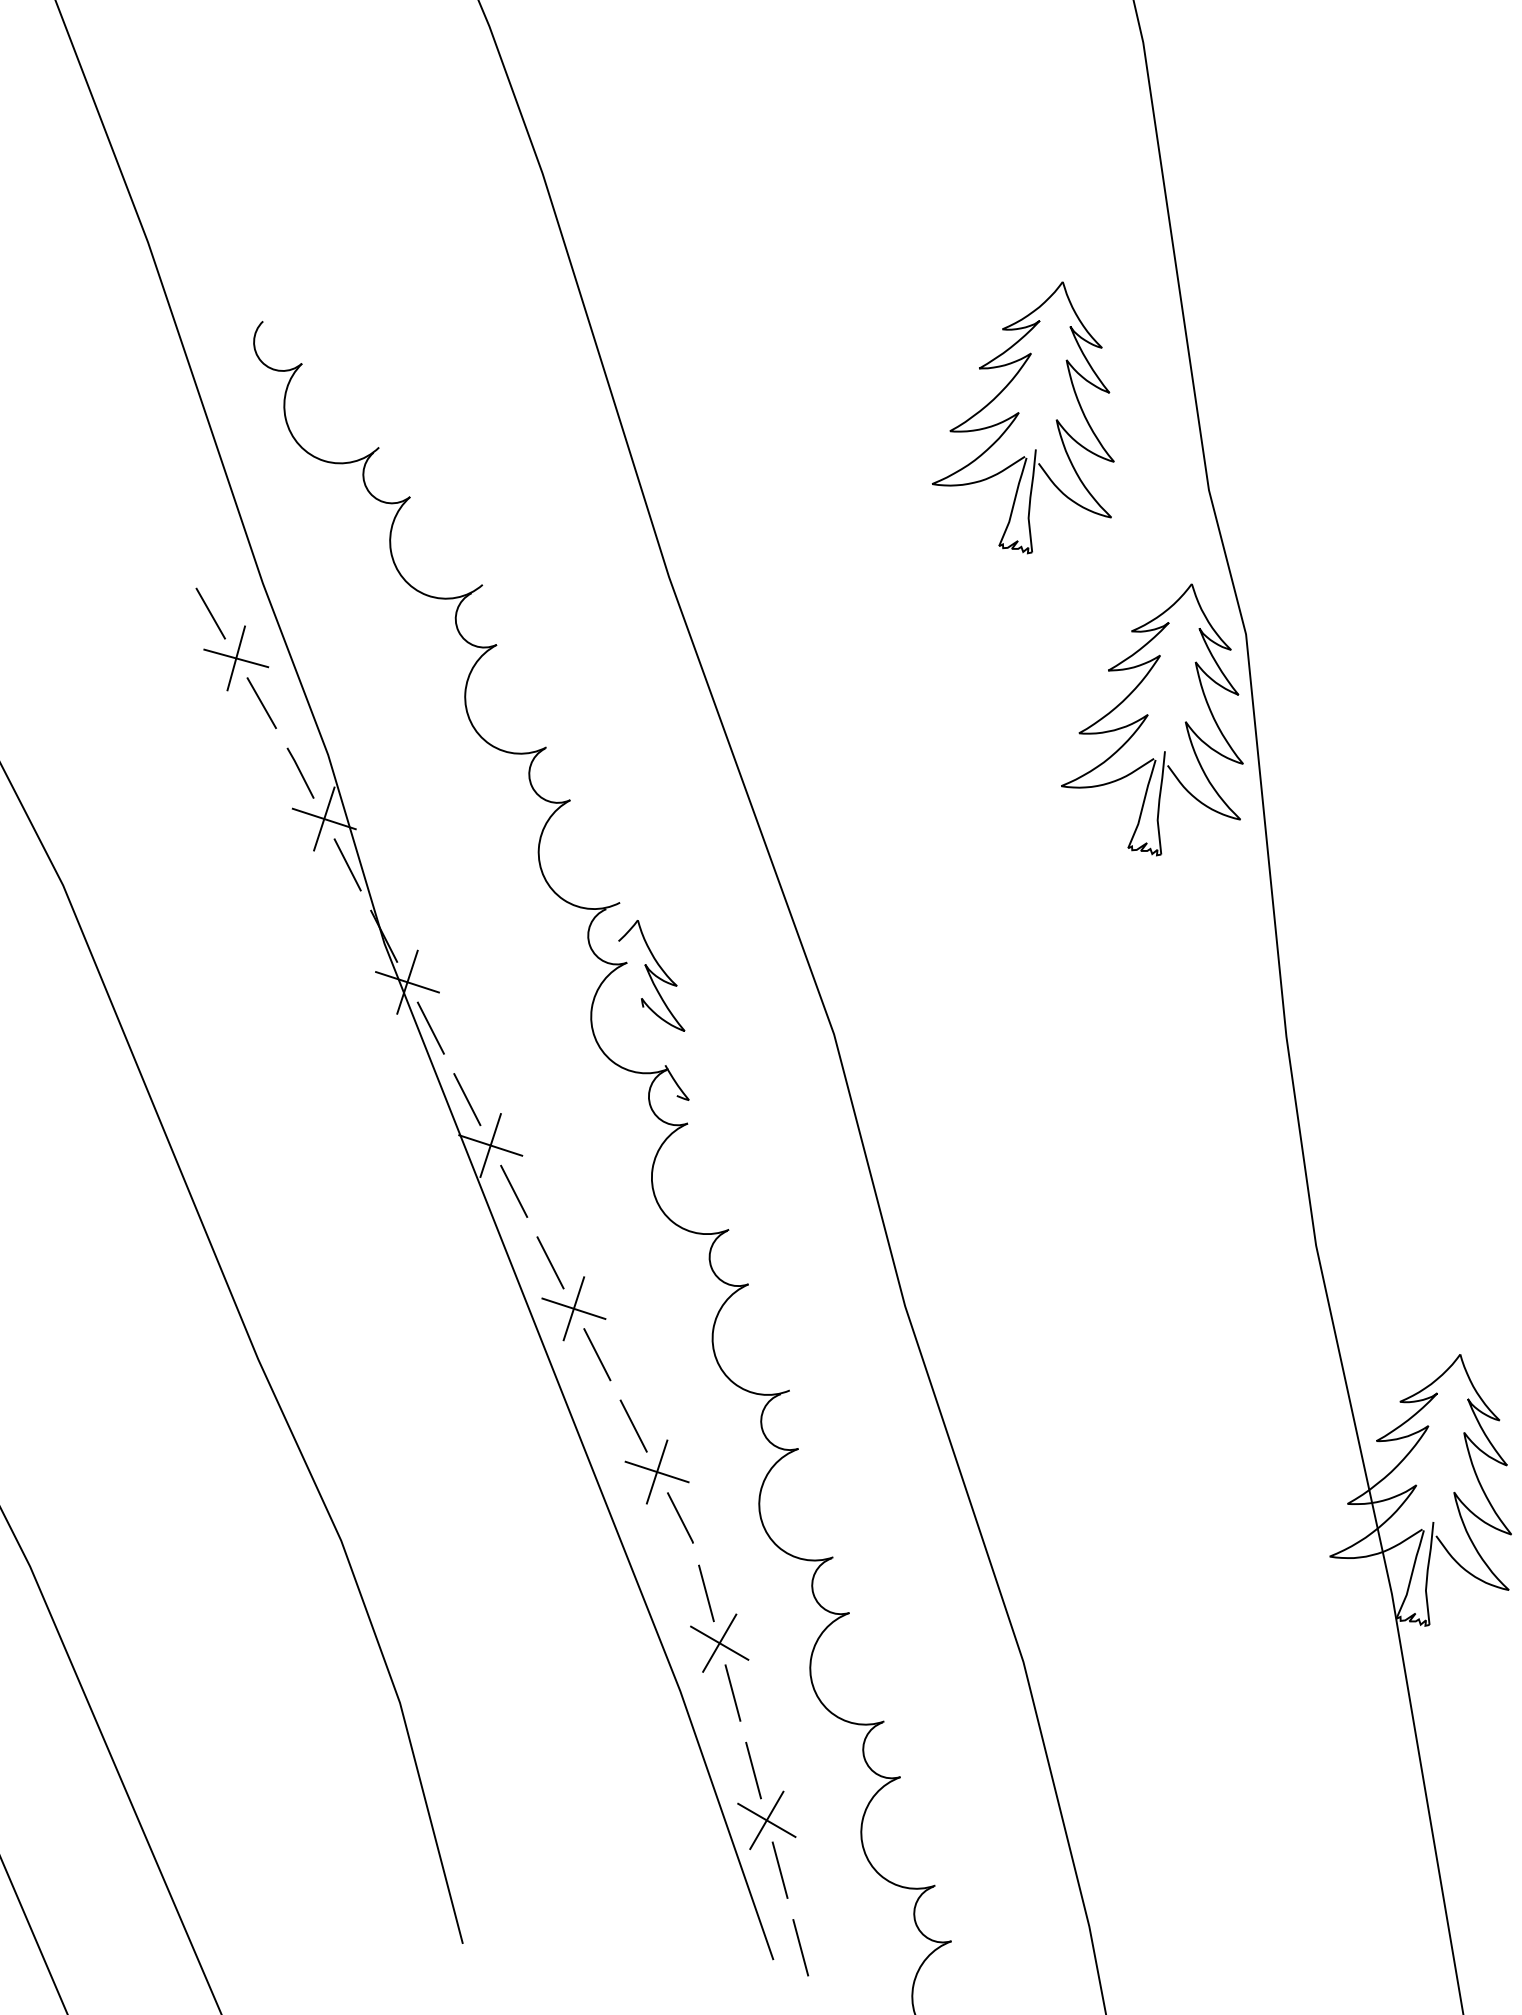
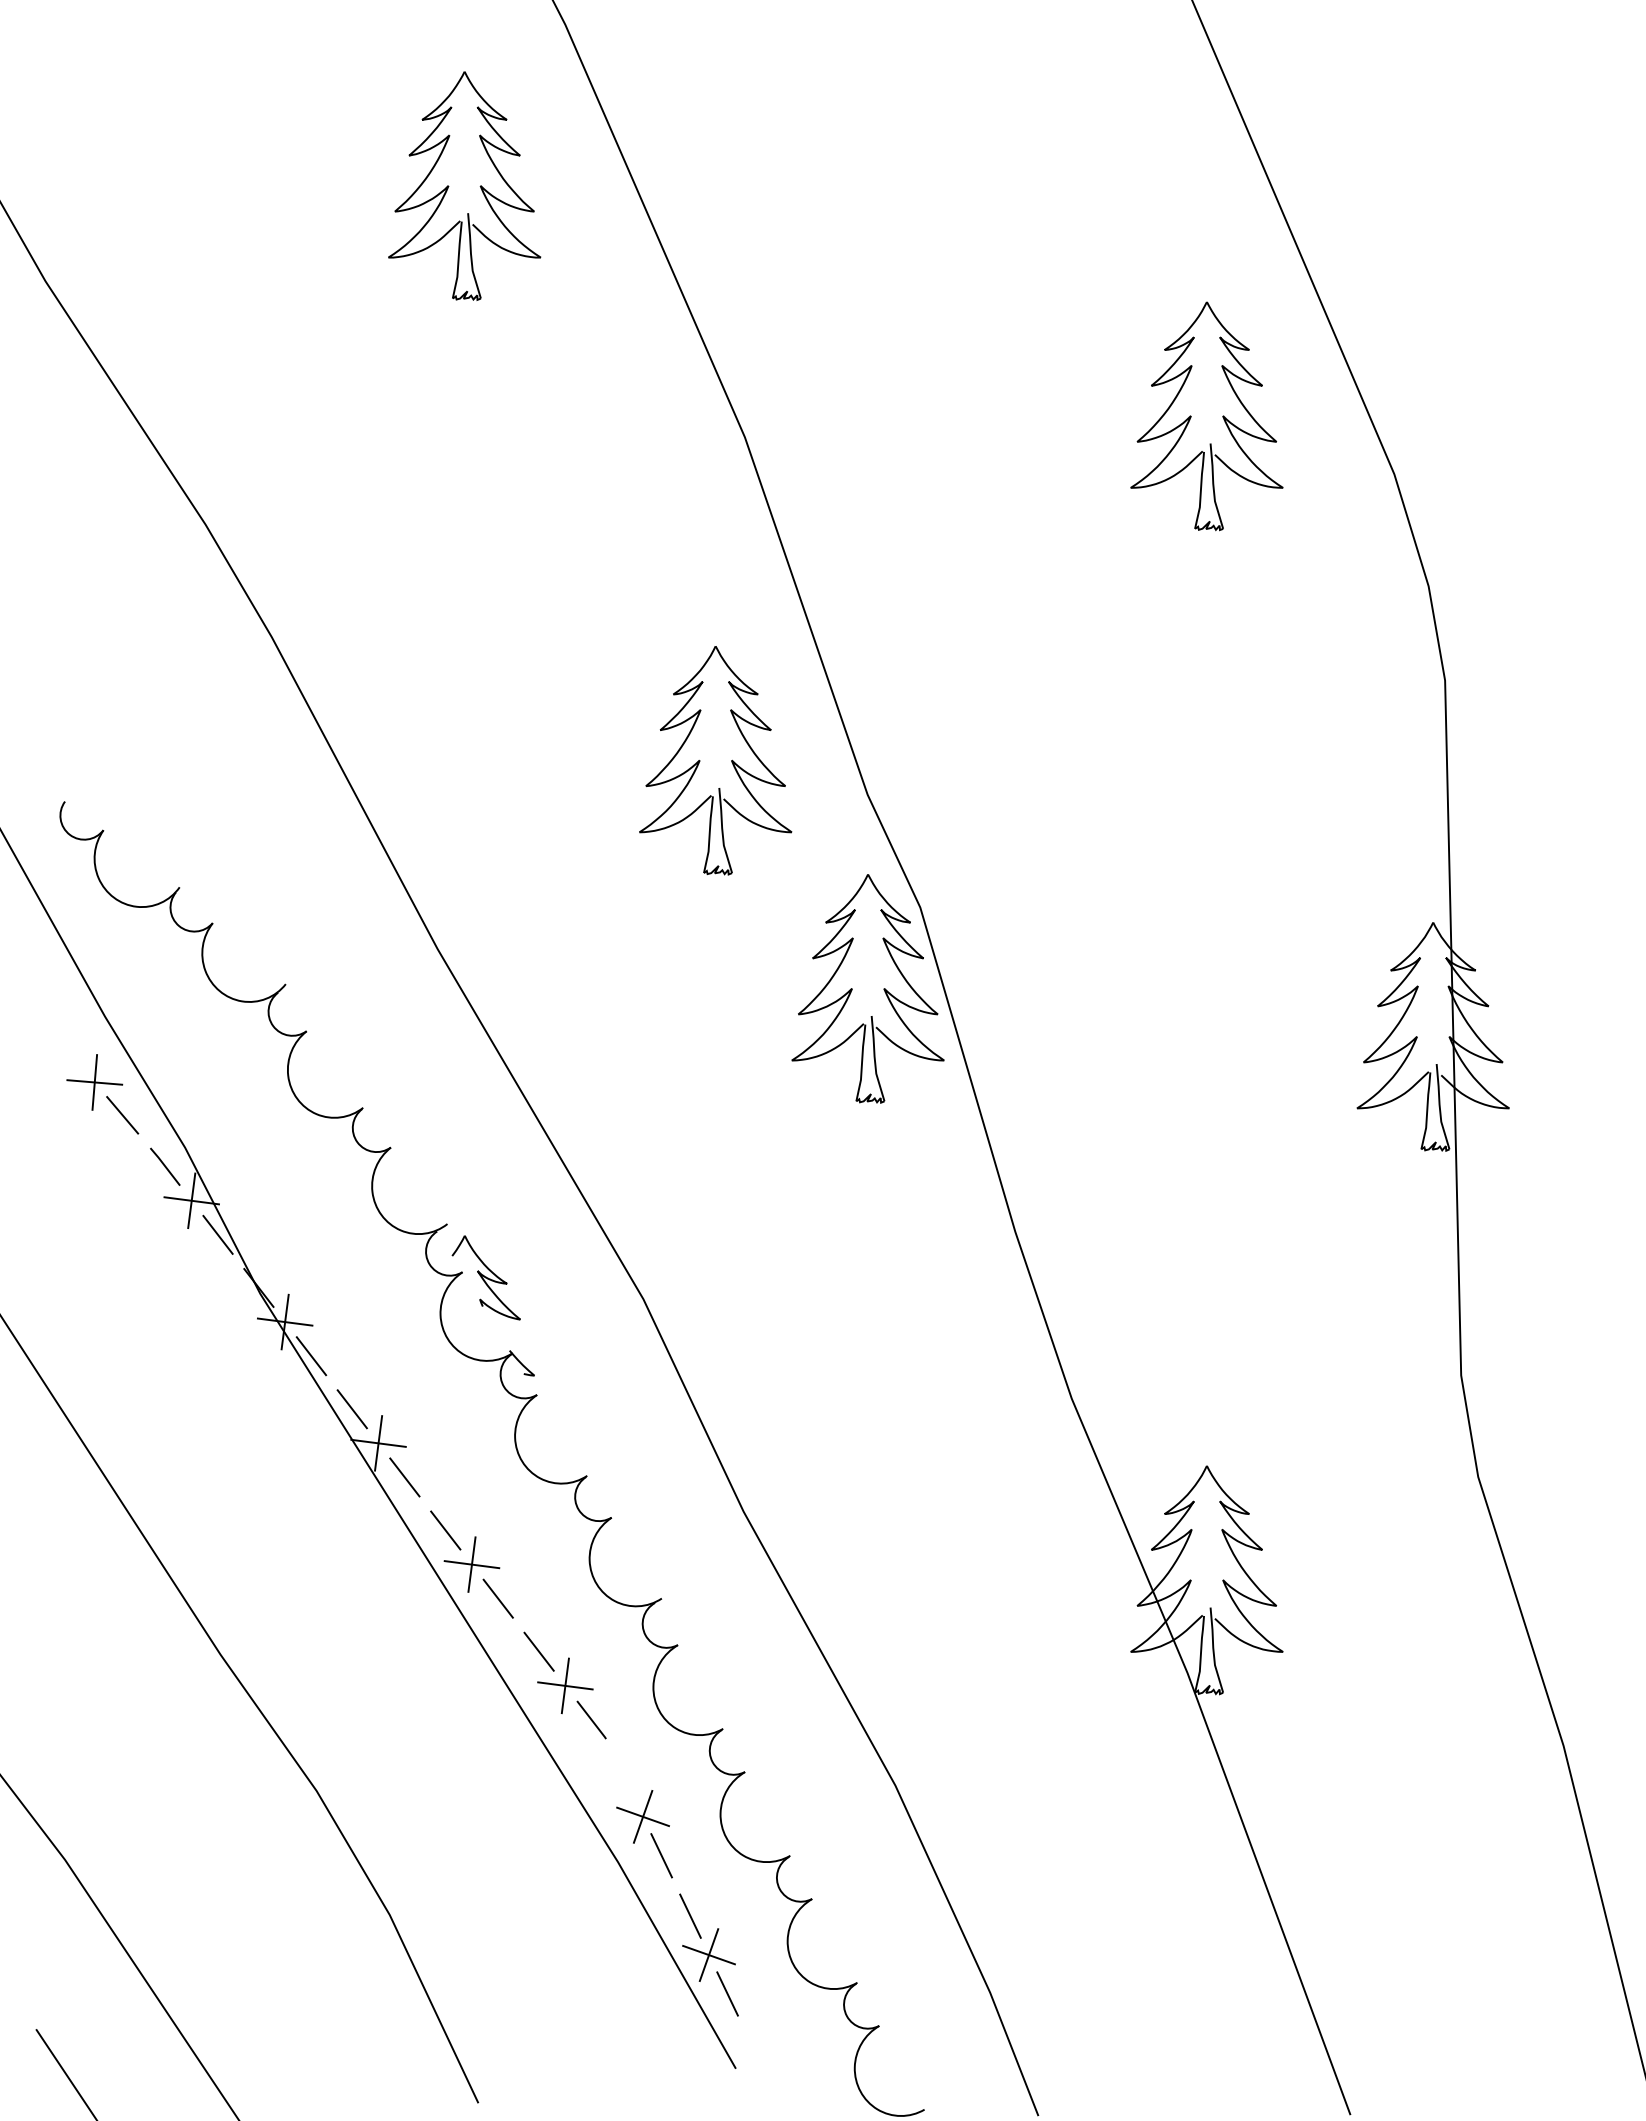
line: (210, 613) -> (66, 1049), removed
line: (706, 1592) -> (624, 1777), removed
line: (800, 1947) -> (756, 2054), removed

